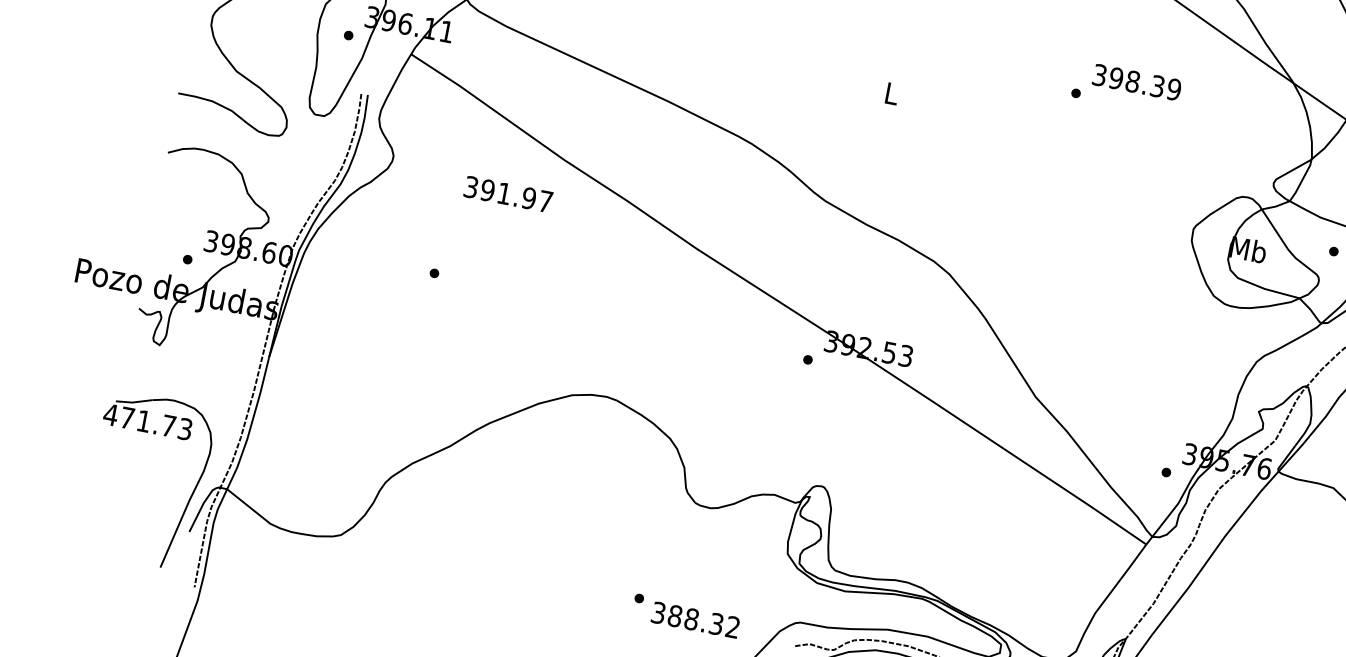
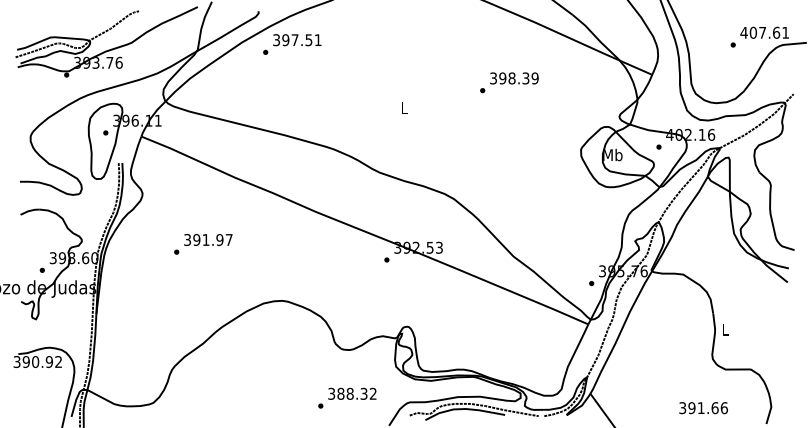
text: (1126, 88) -> (509, 82), moved
text: (508, 193) -> (208, 239), moved
text: (147, 422) -> (37, 362), 471.73 -> 390.92
text: (695, 619) -> (352, 393), moved

